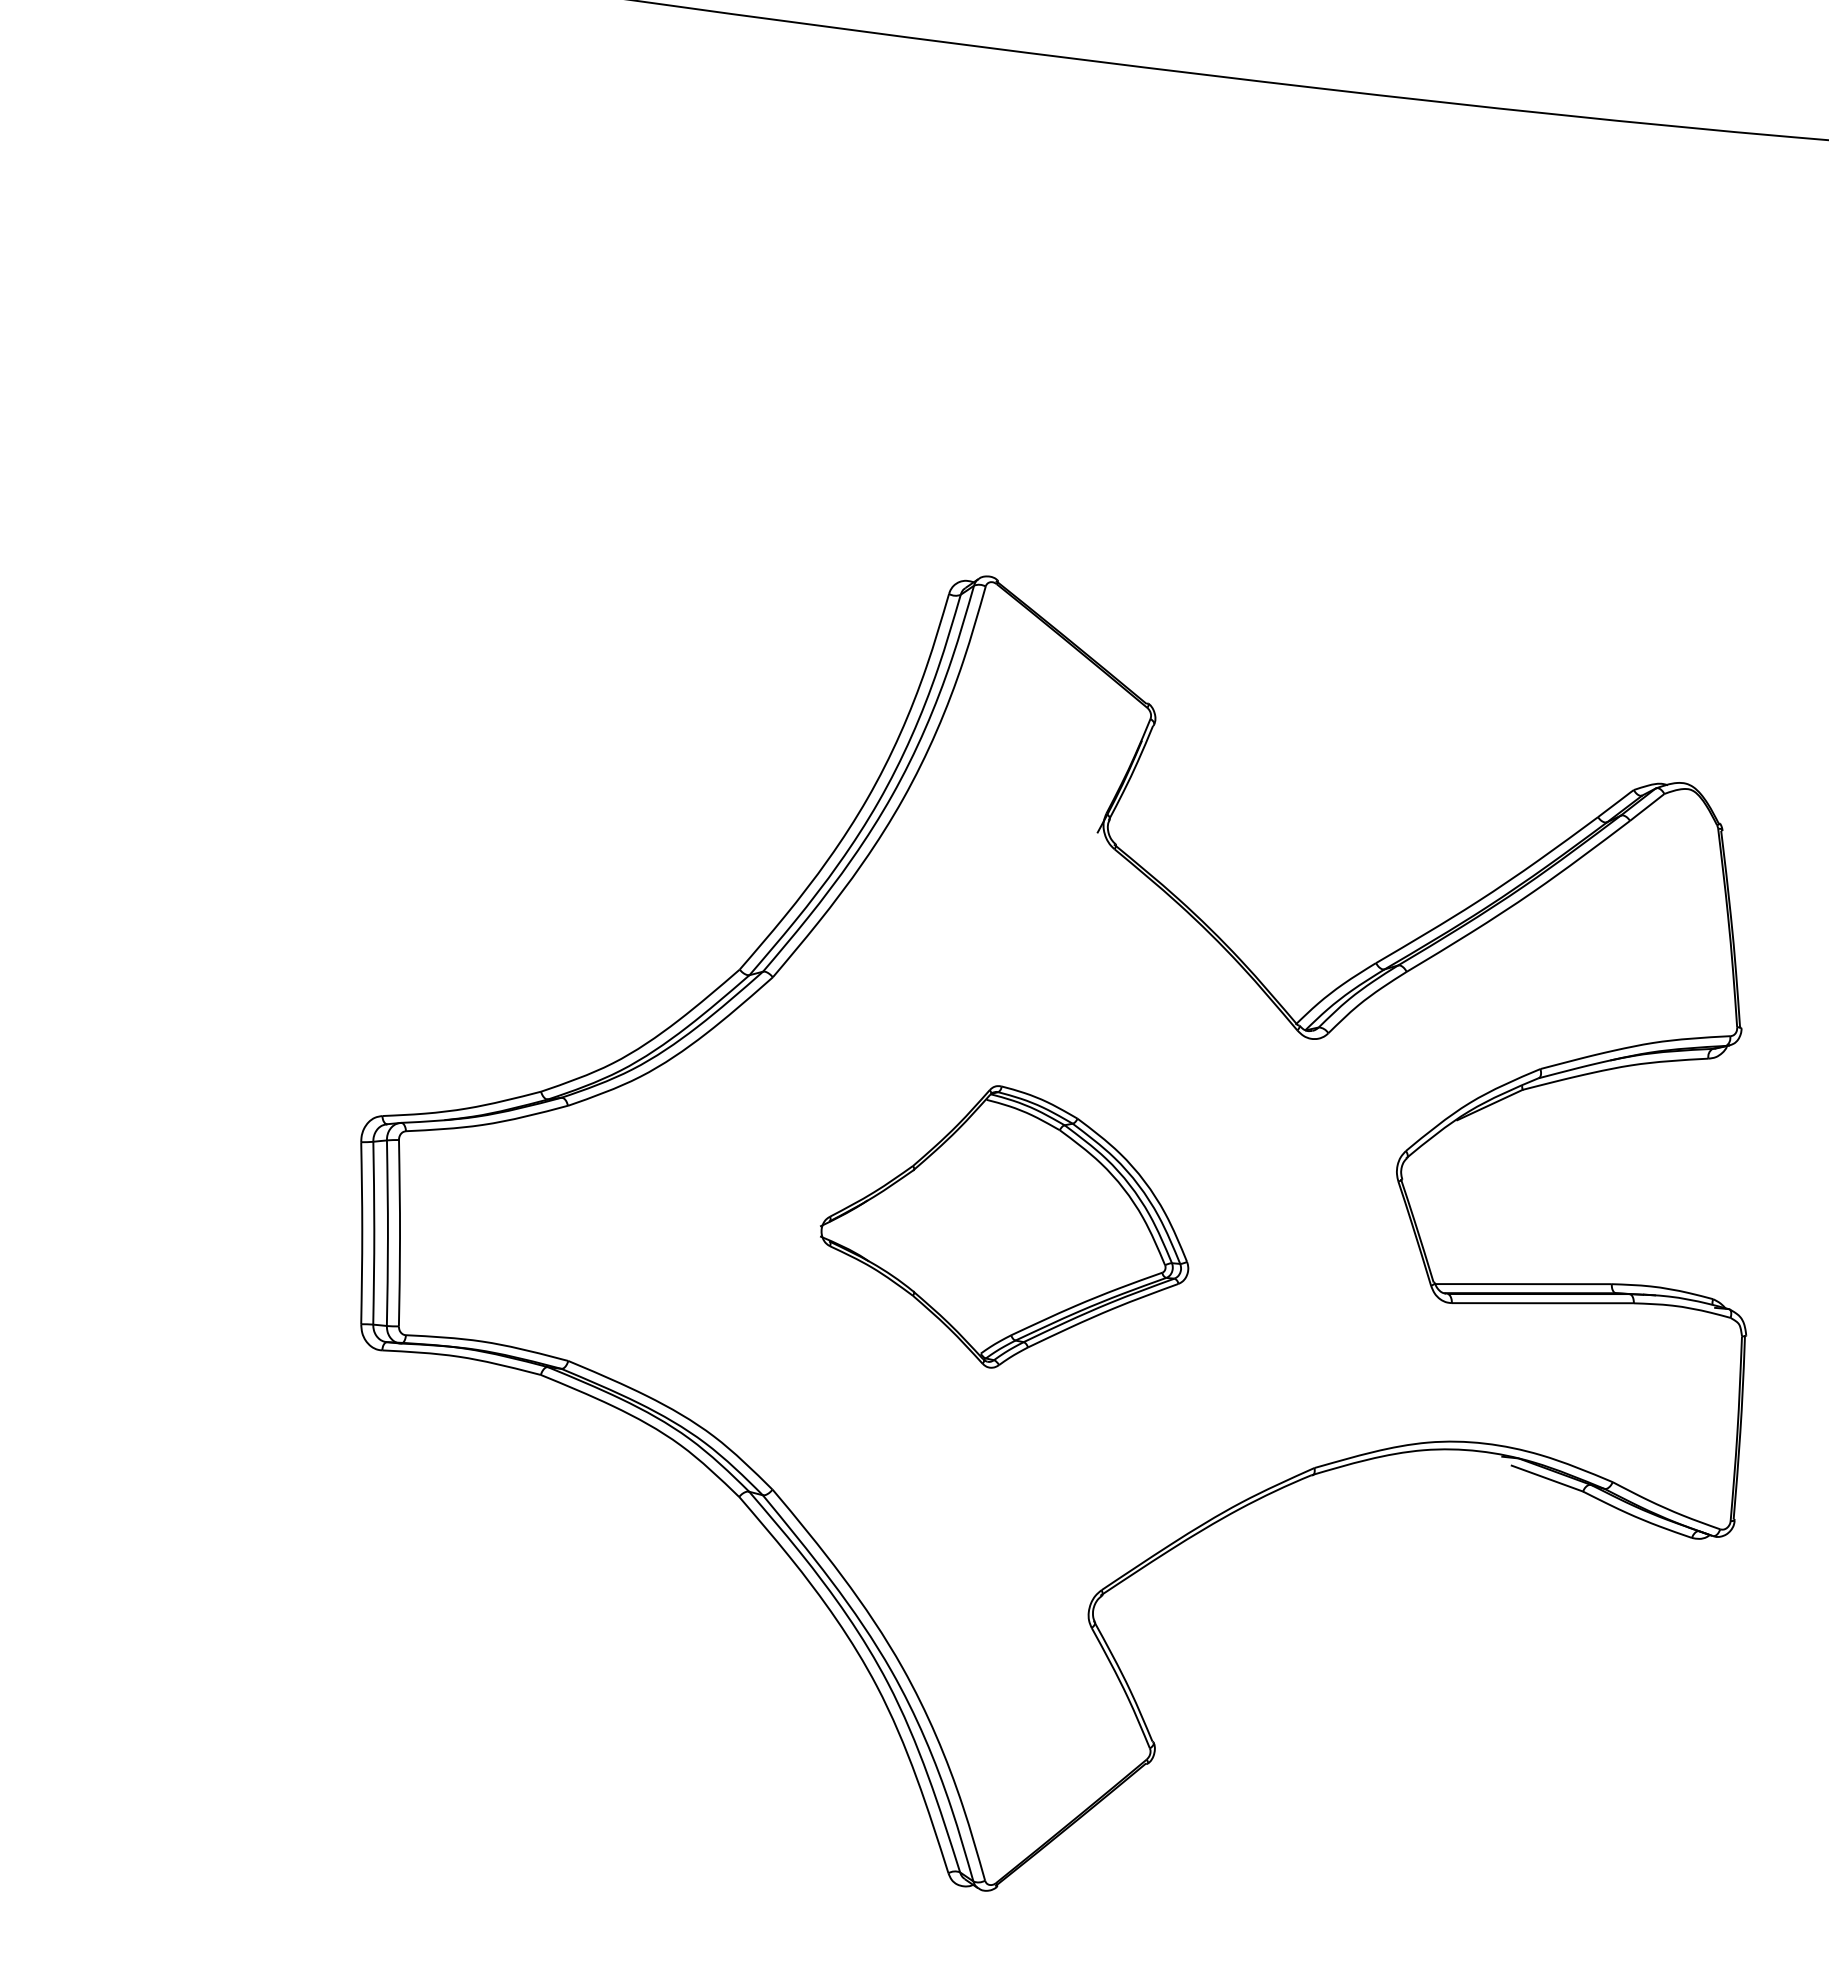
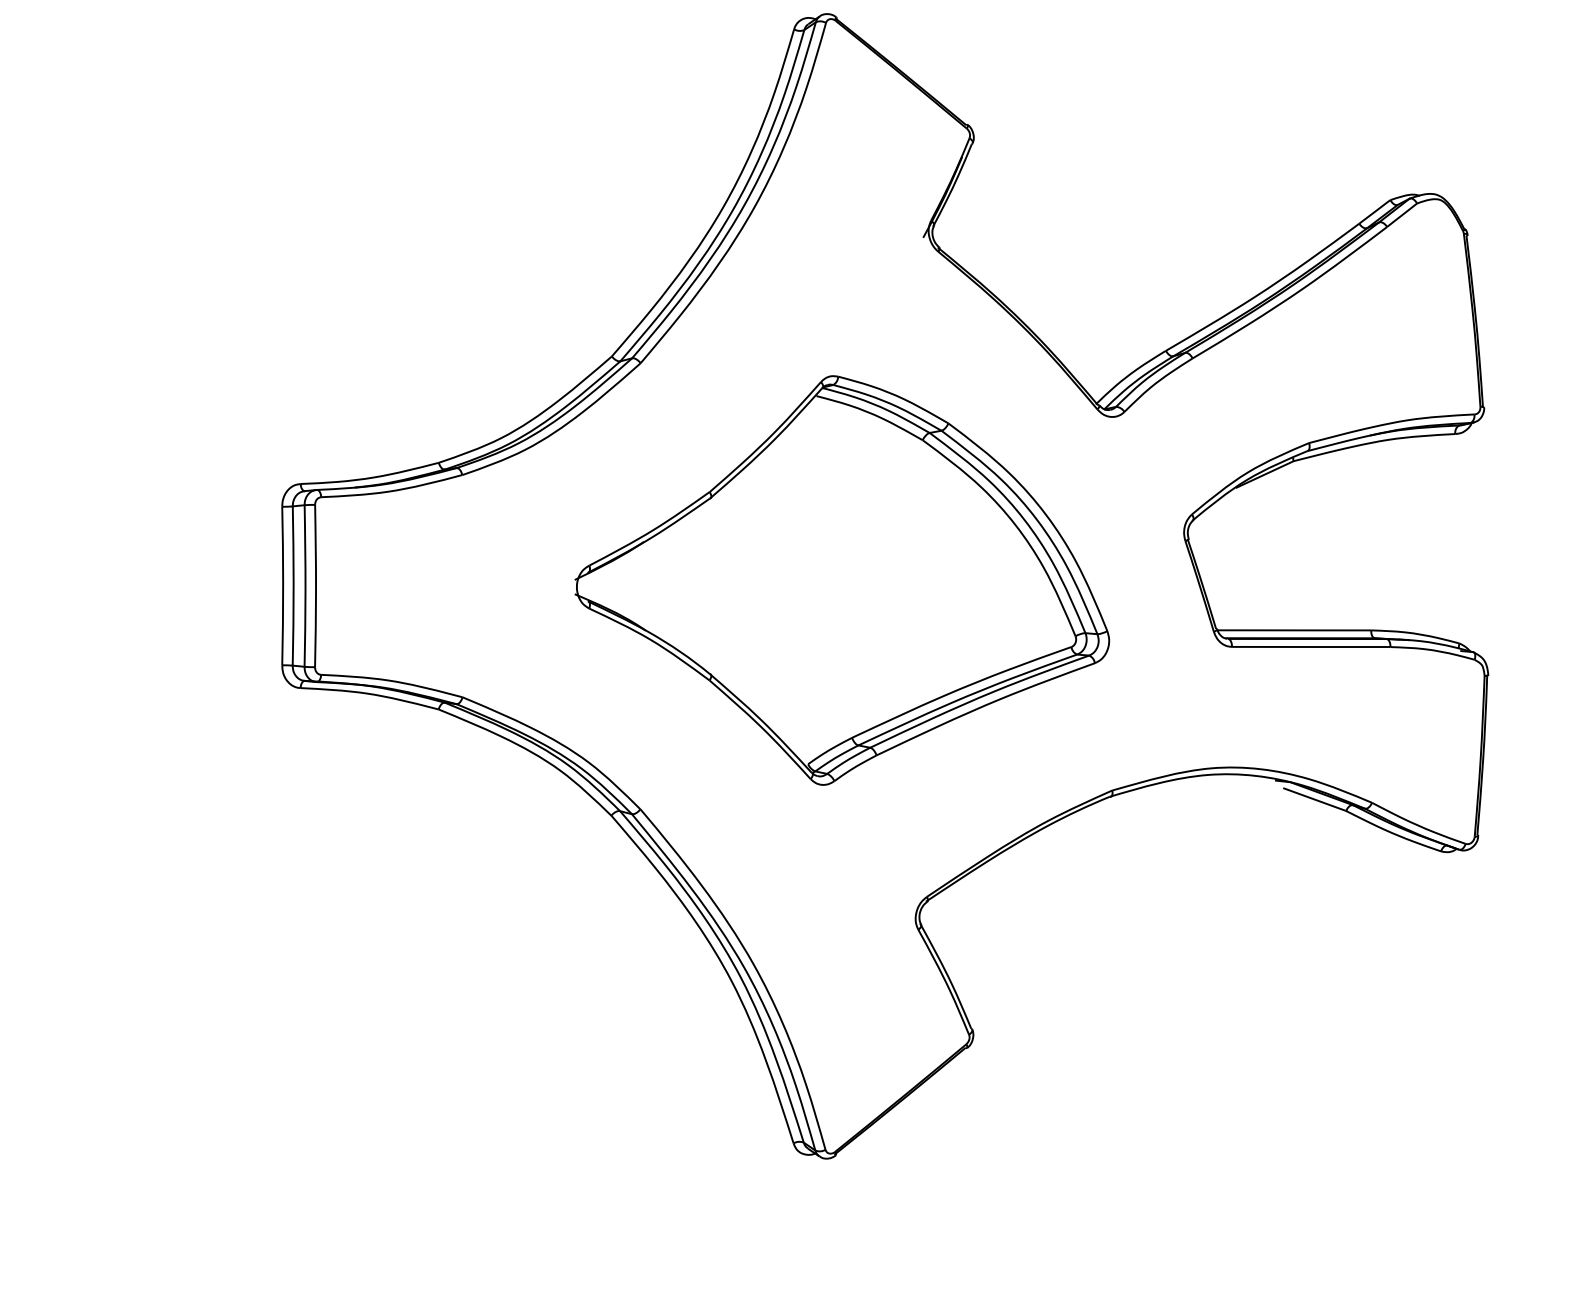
part: (1004, 1226) -> (842, 580), size x1.67

